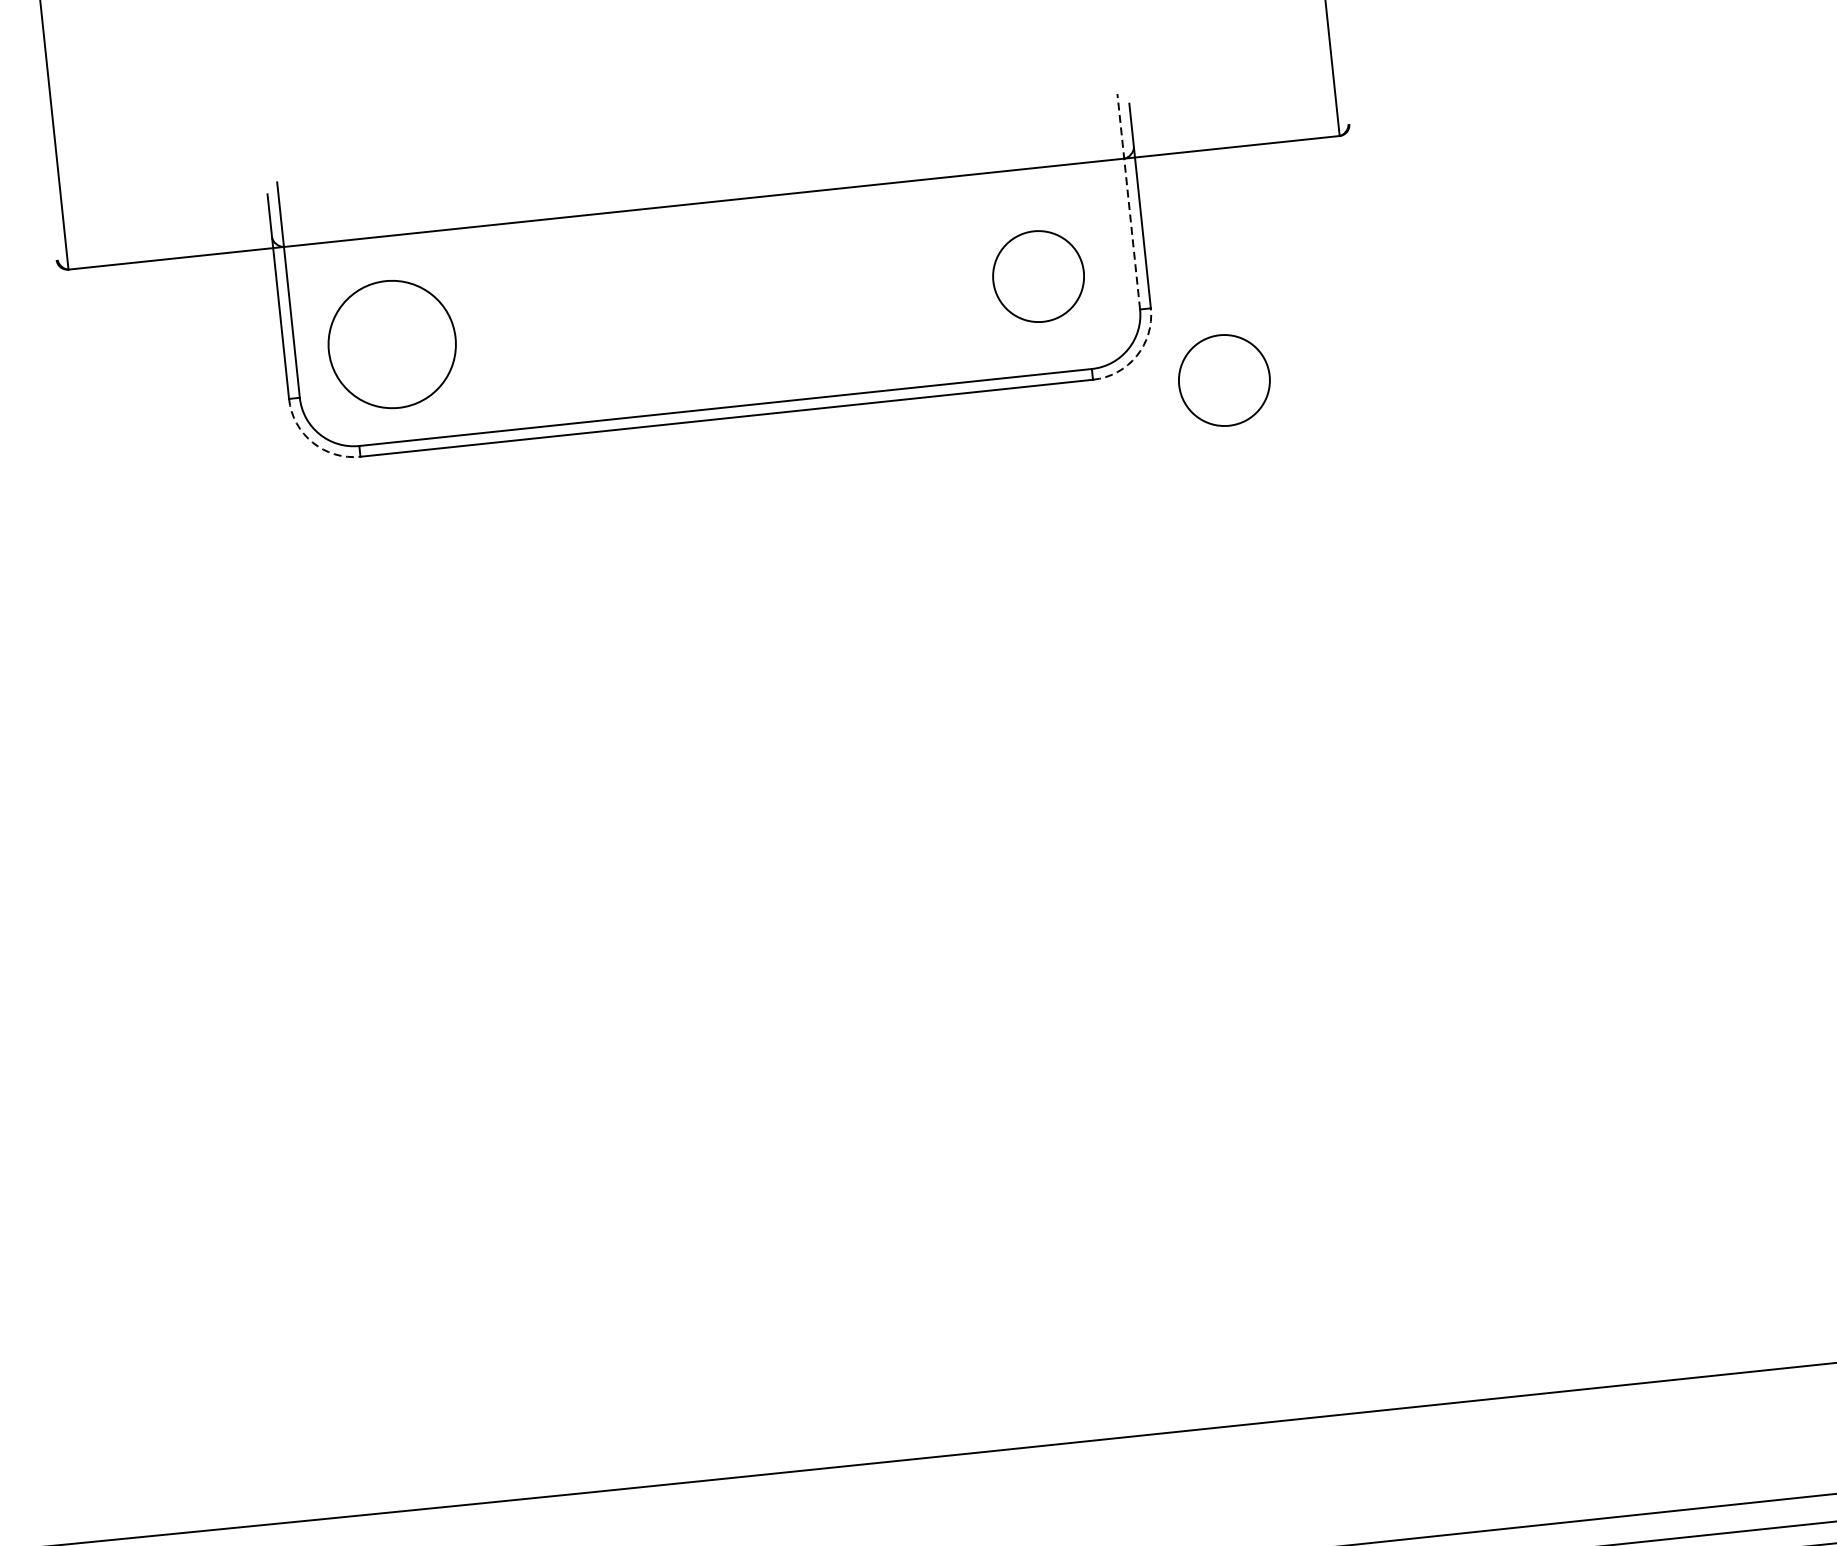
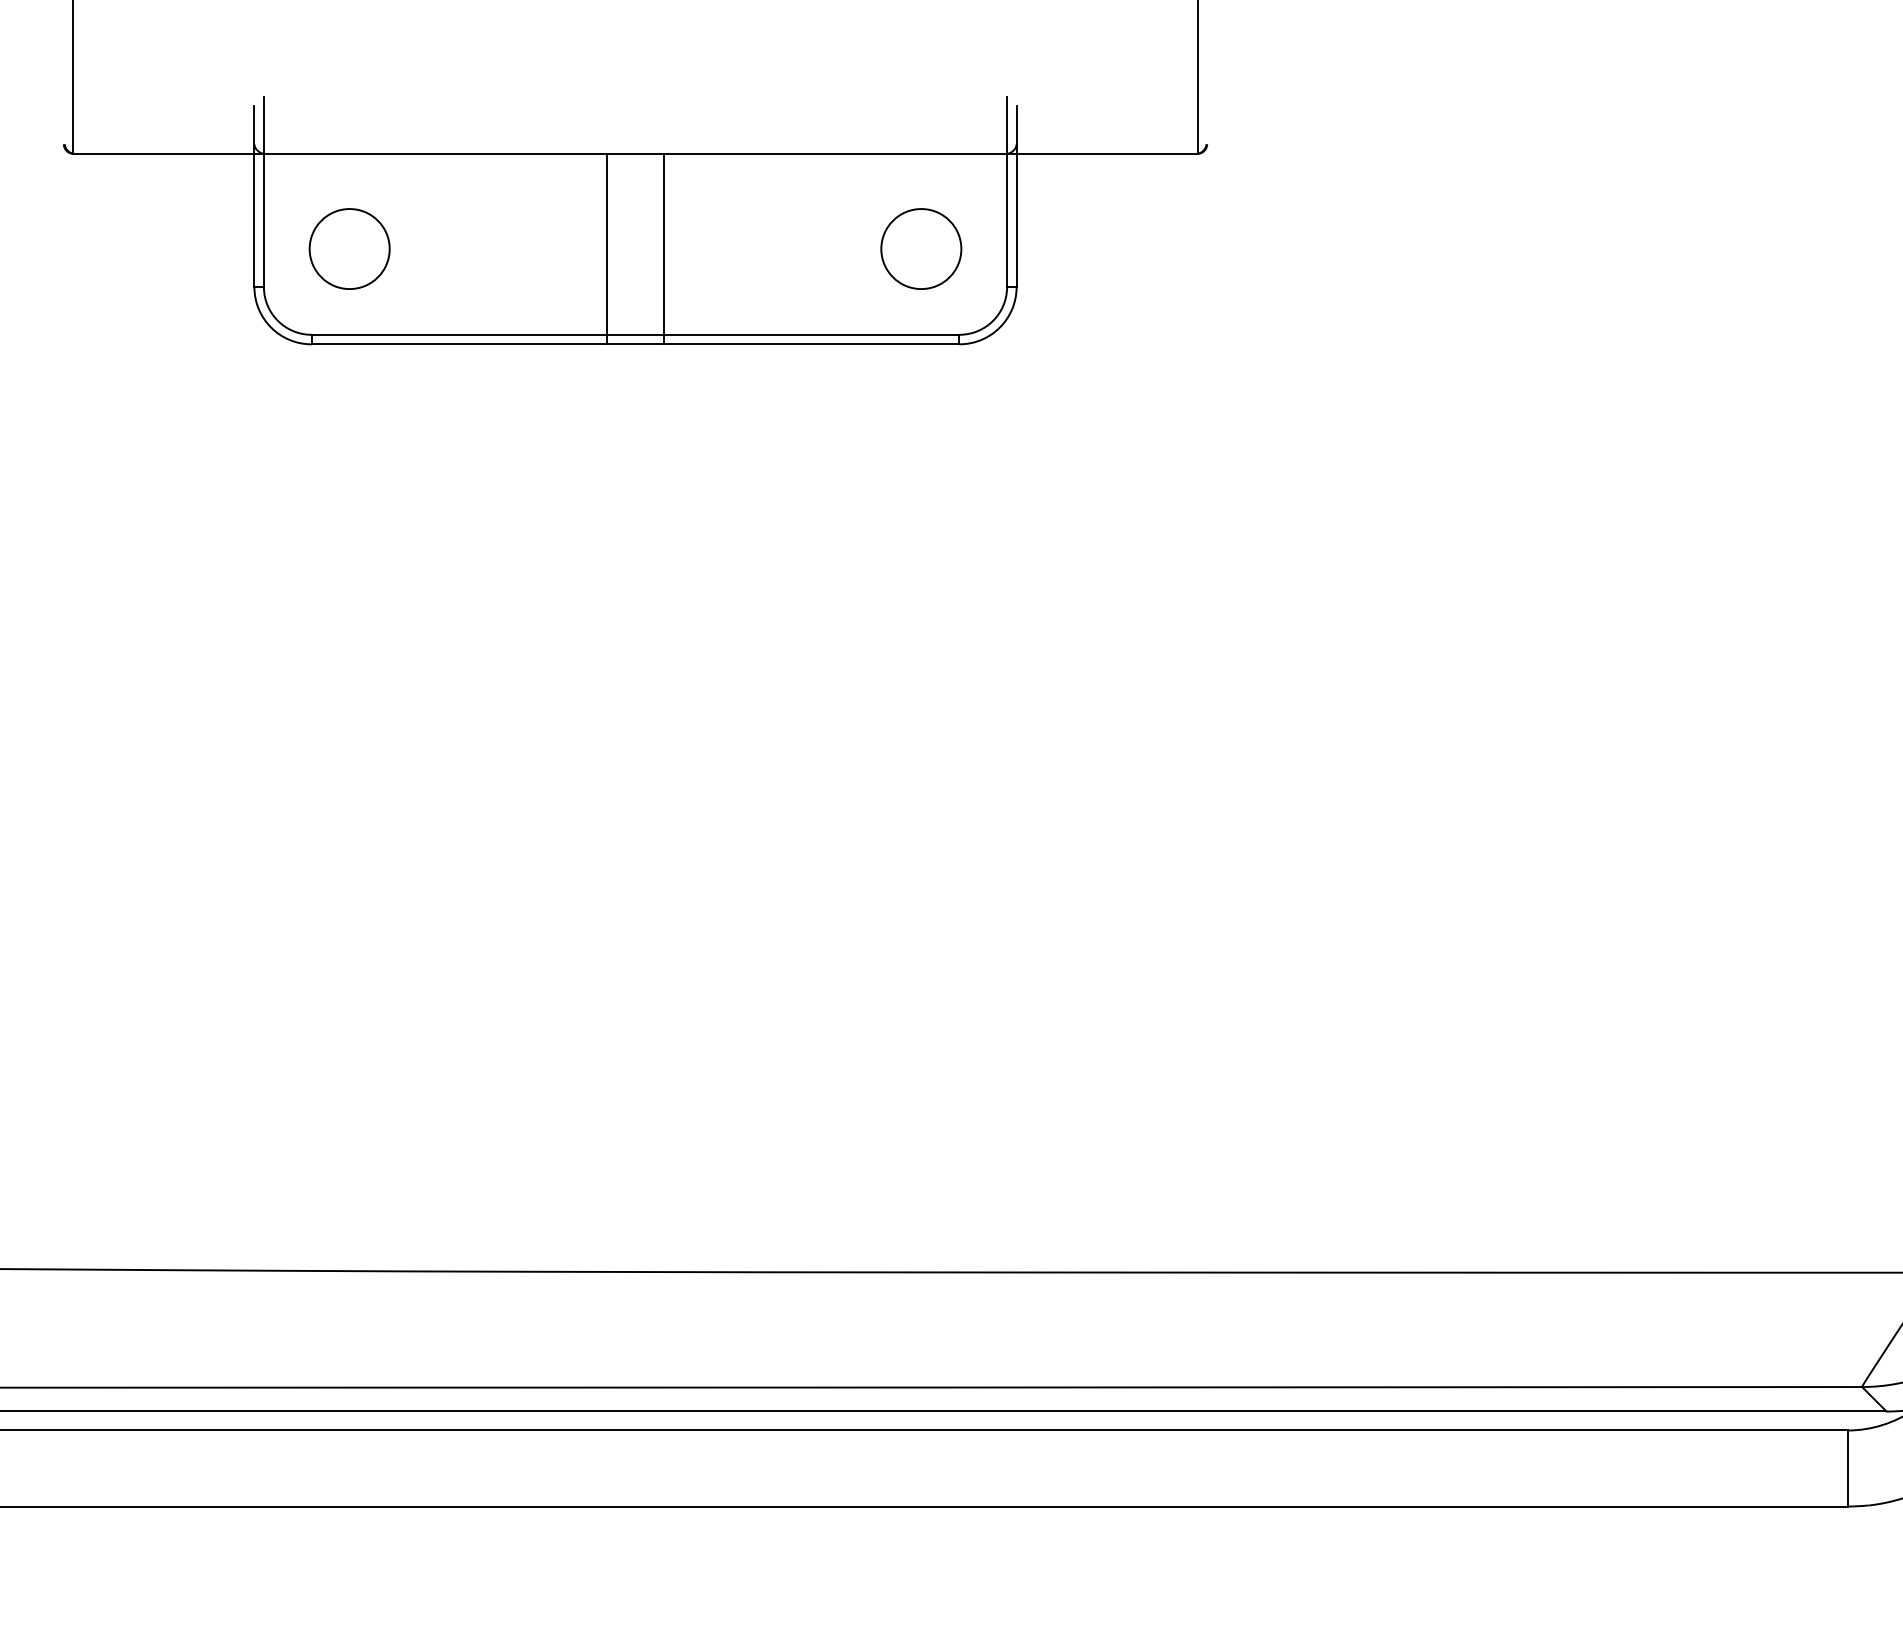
line: (1129, 201) -> (1007, 191), dashed -> solid
line: (748, 306) -> (664, 248), added
line: (682, 313) -> (606, 248), added
circle: (392, 345) -> (349, 249), size x0.71
arc: (1136, 355) -> (999, 327), dashed -> solid
circle: (1224, 379) -> (1074, 356), removed
arc: (313, 442) -> (271, 327), dashed -> solid

